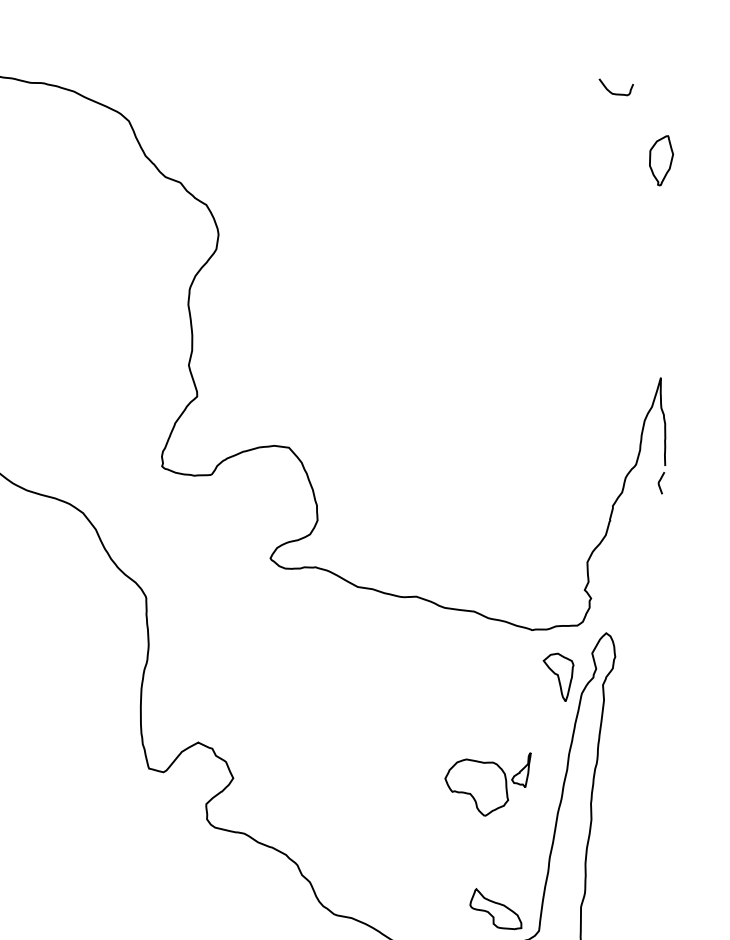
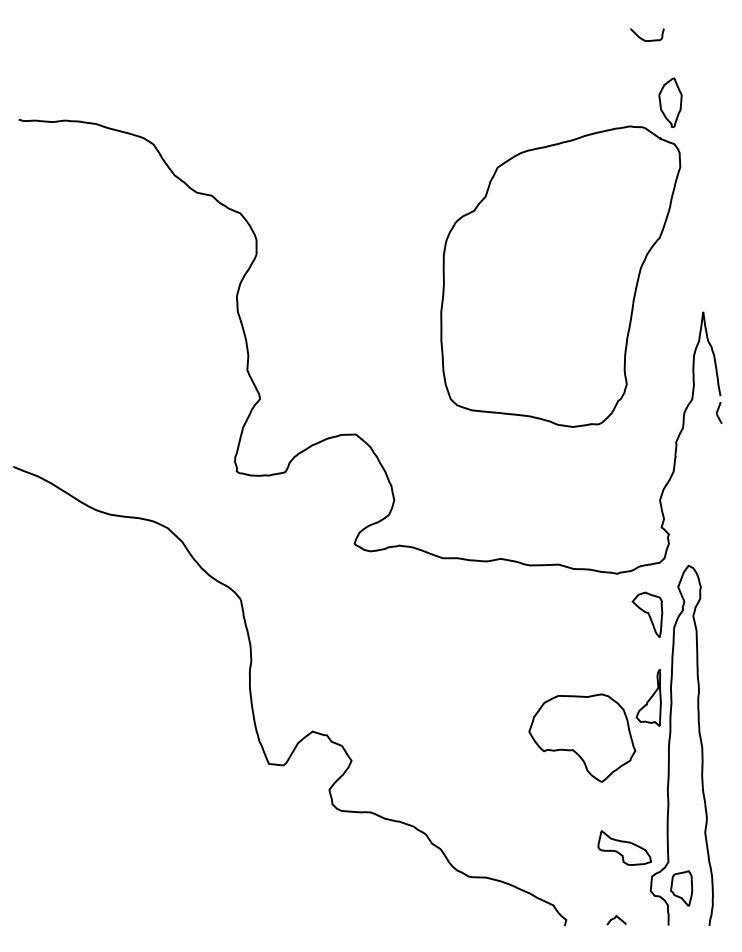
curve: (611, 92) -> (644, 39), moved
part: (521, 319) -> (560, 276), added
part: (485, 780) -> (594, 725), size x1.67

